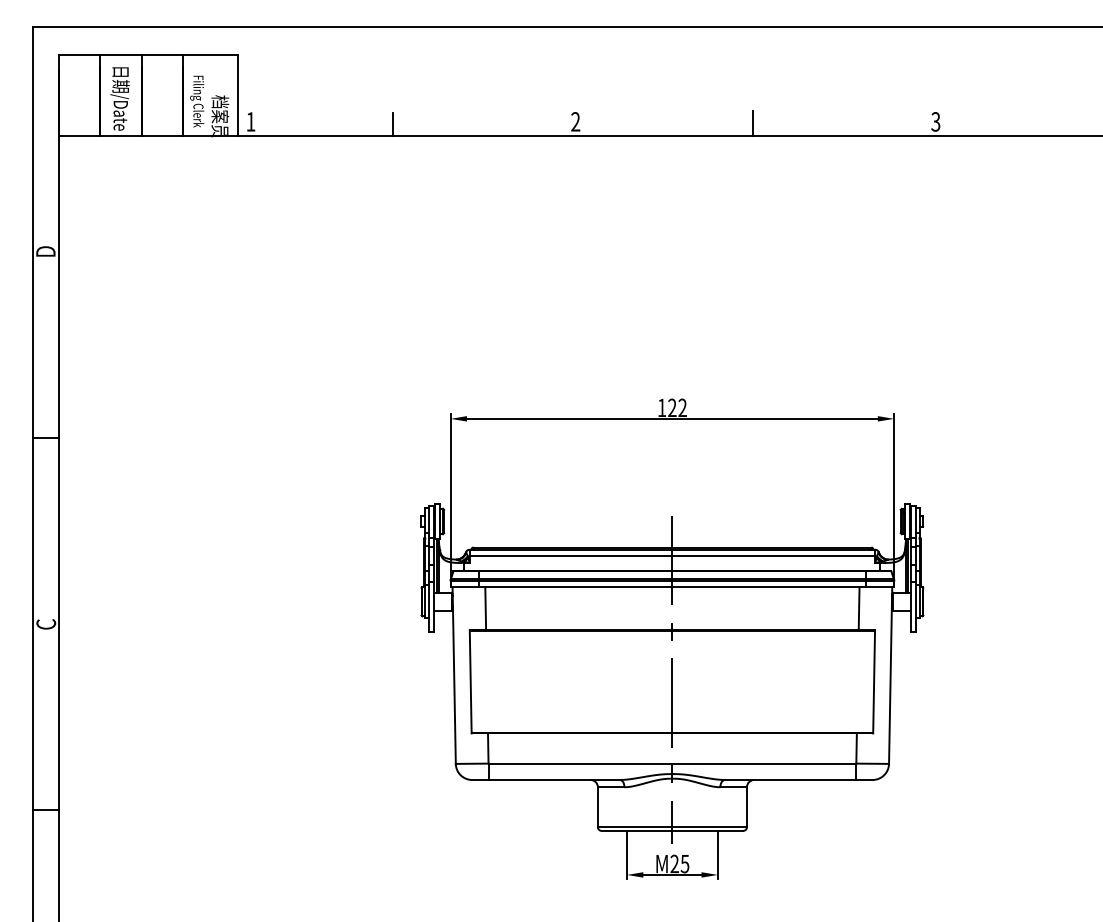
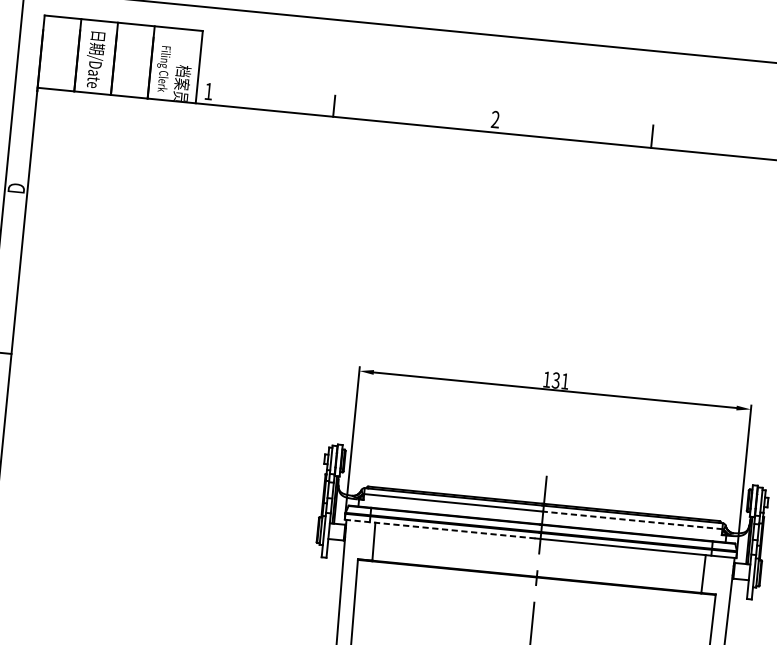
text: (677, 407) -> (560, 380), 122 -> 131
line: (773, 556) -> (632, 520), solid -> dashed
line: (560, 587) -> (441, 529), solid -> dashed

